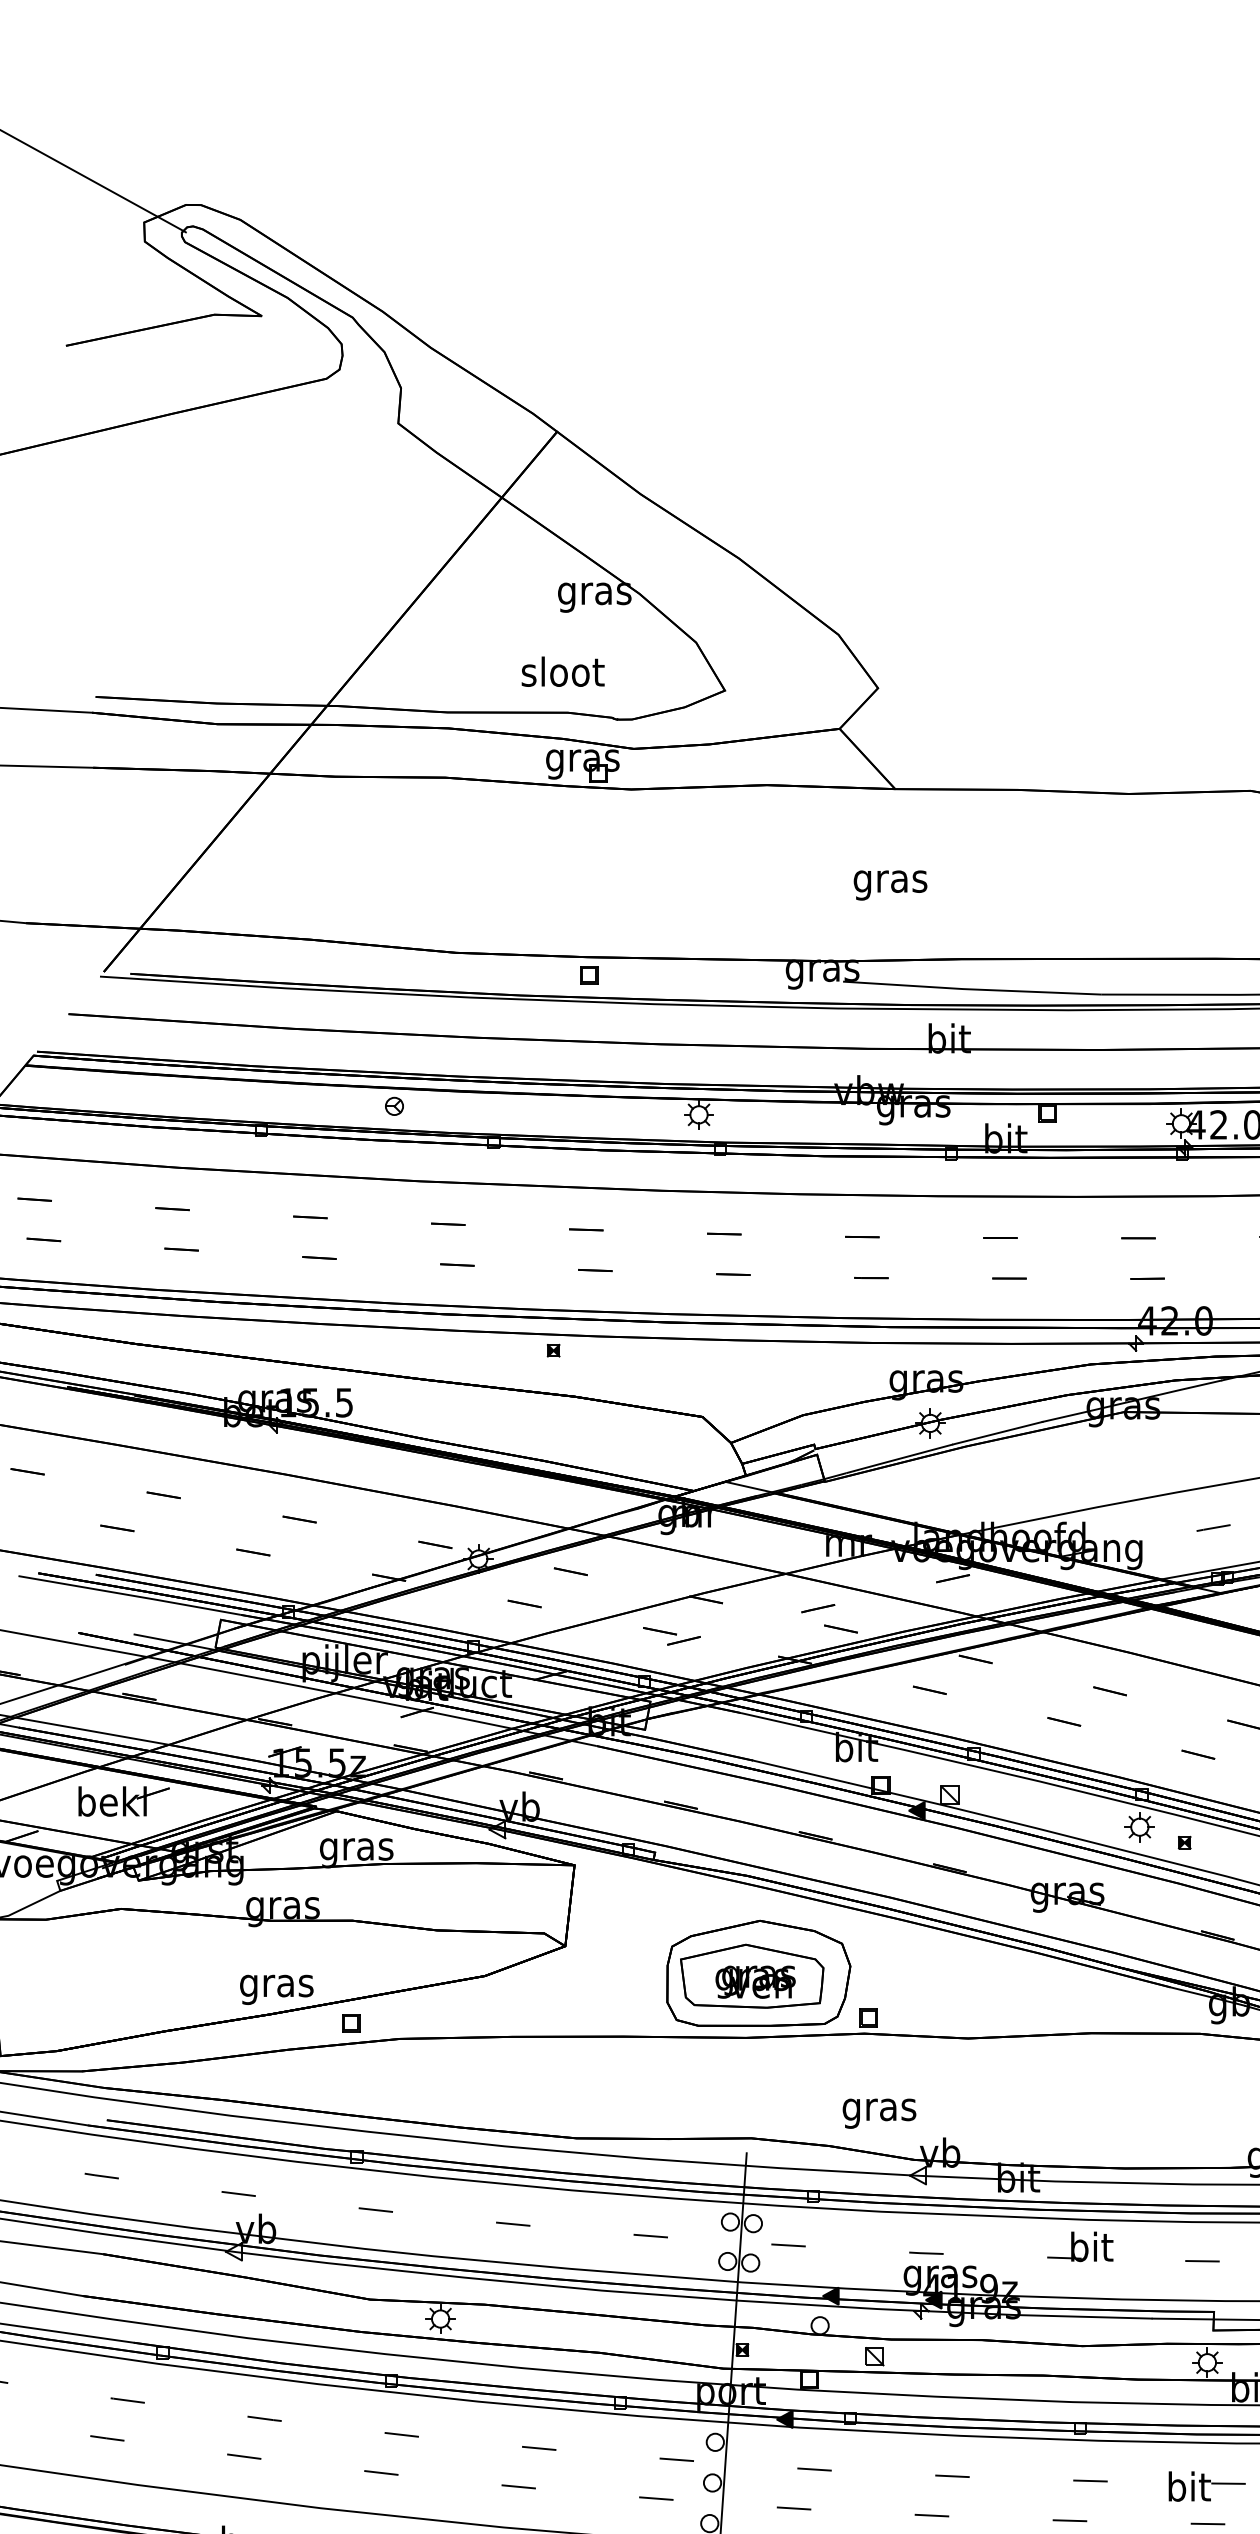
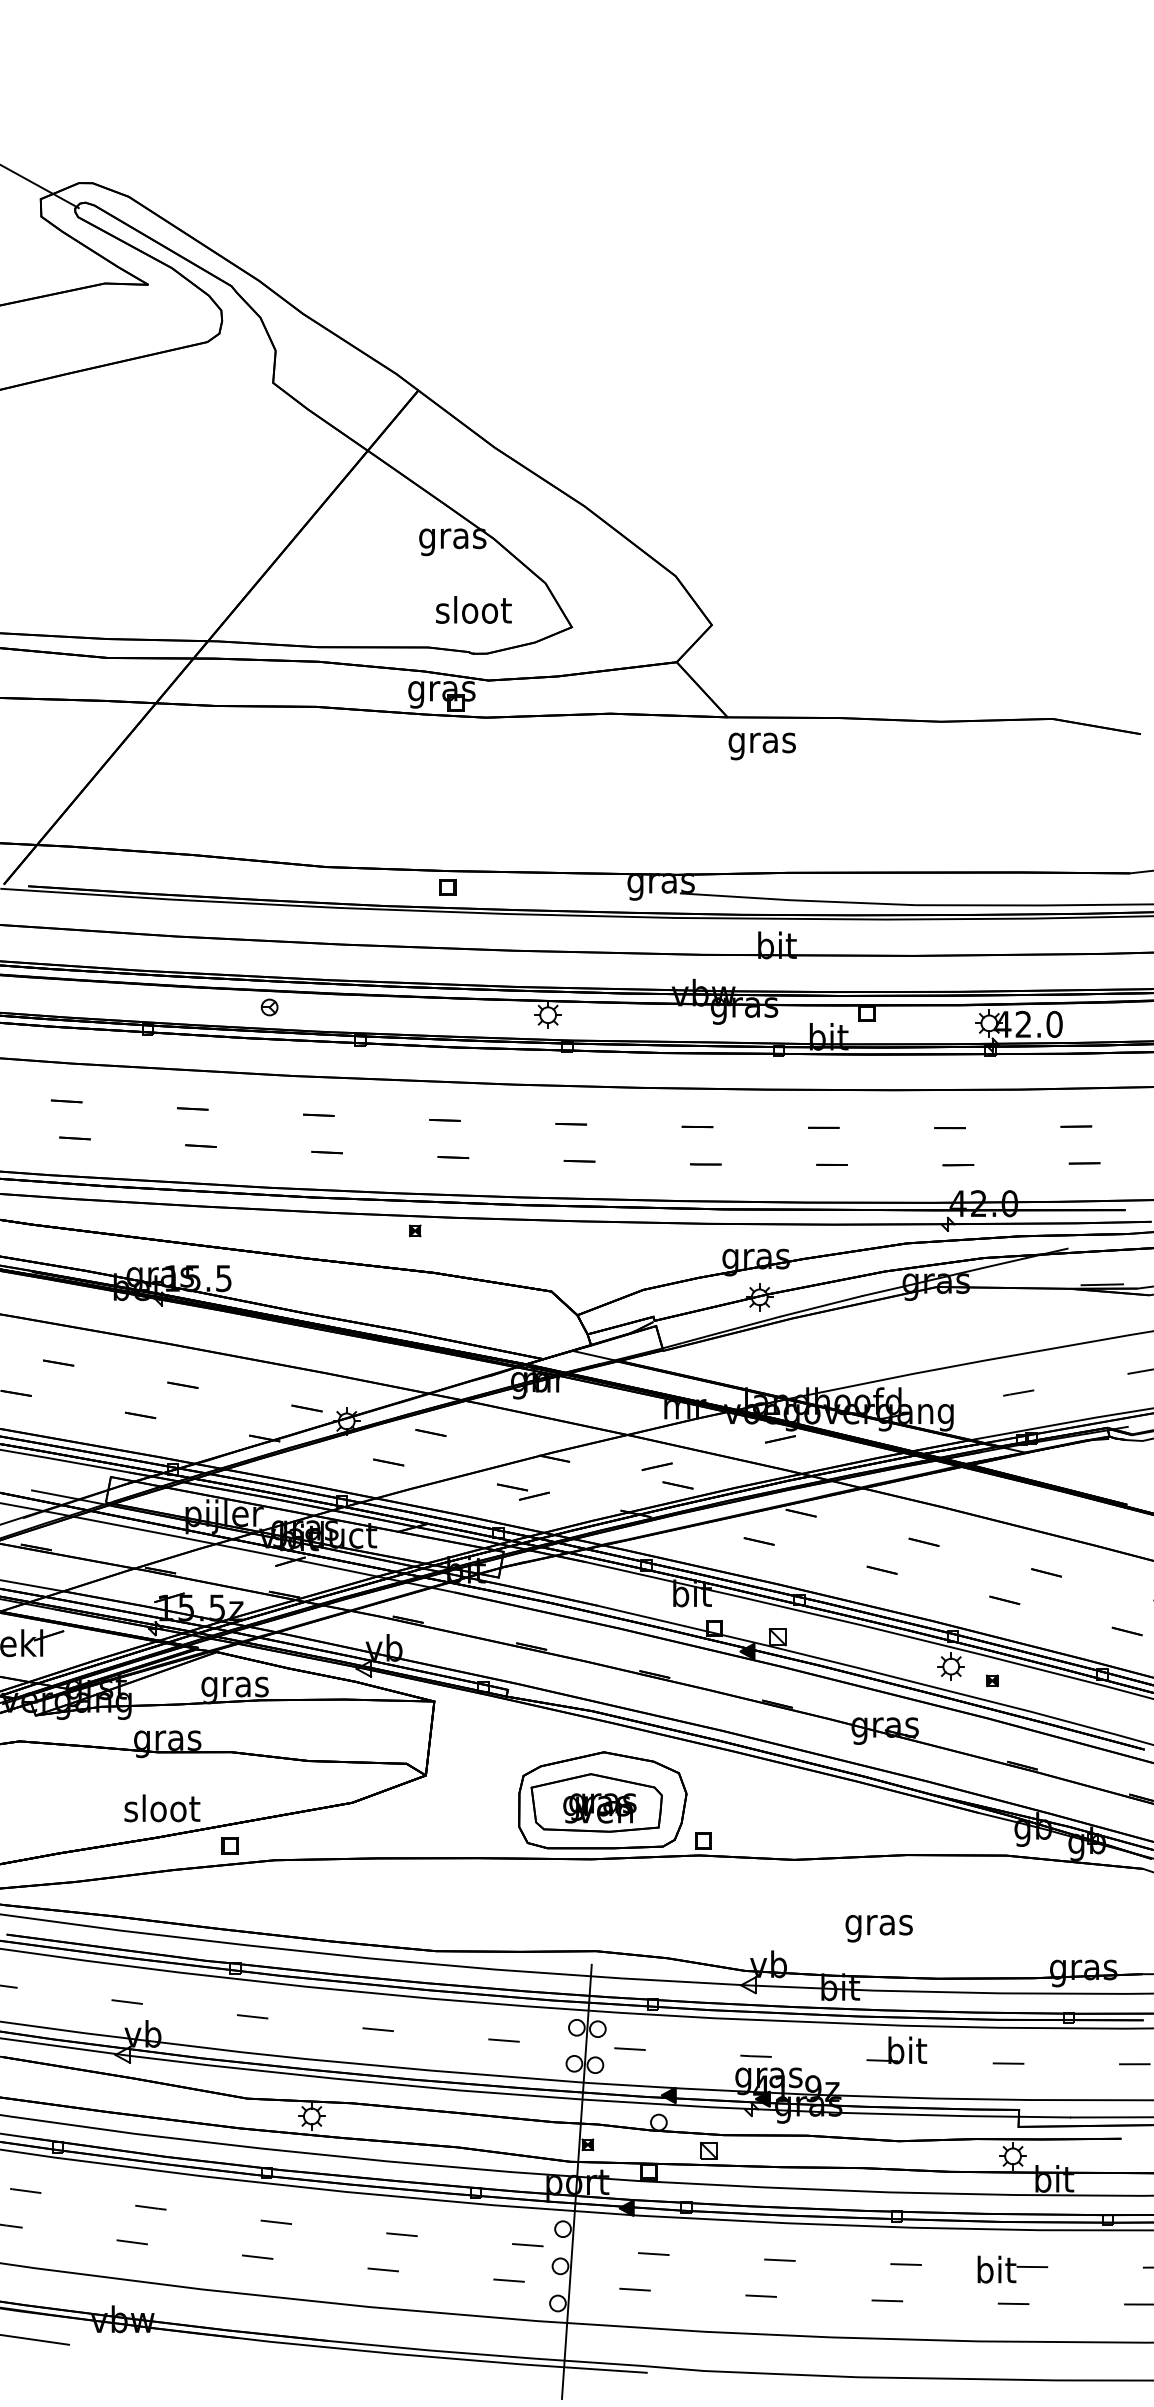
text: (562, 671) -> (473, 609), moved
text: (889, 885) -> (761, 746), moved
text: (277, 1985) -> (162, 1811), gras -> sloot
text: (878, 2113) -> (878, 1928), moved

